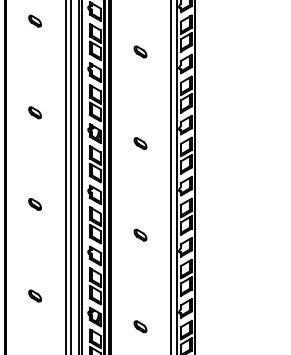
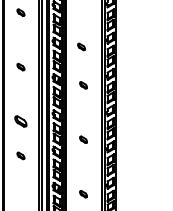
part: (140, 51) -> (81, 46), moved
part: (34, 204) -> (20, 121), size x1.6
part: (34, 295) -> (20, 155), moved

